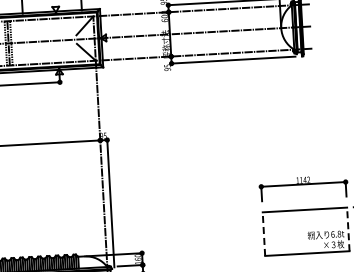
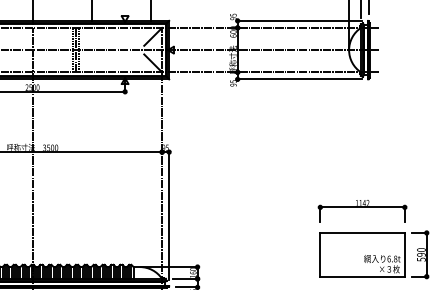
line: (347, 229) -> (404, 254), dashed -> solid
line: (264, 233) -> (320, 254), dashed -> solid

